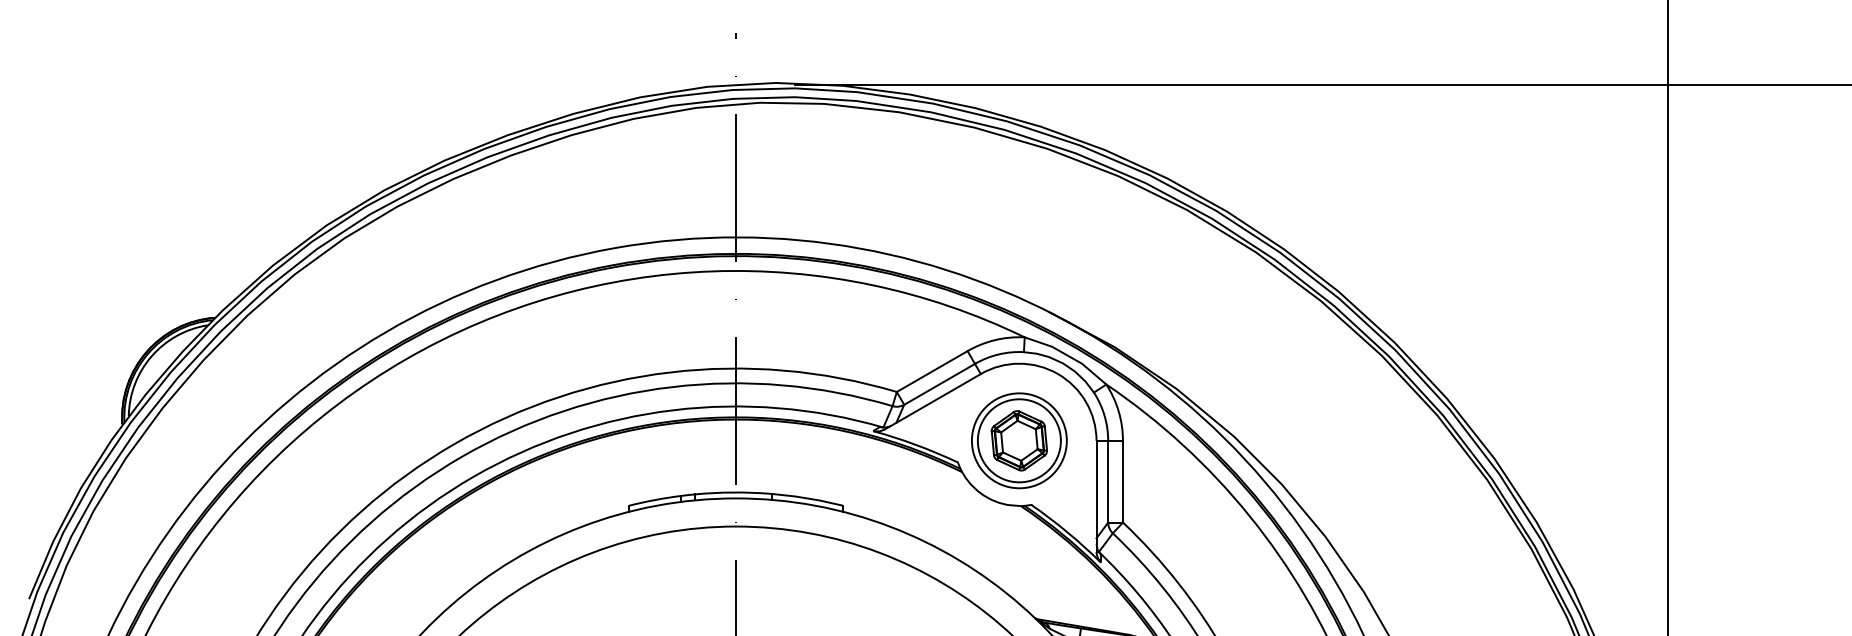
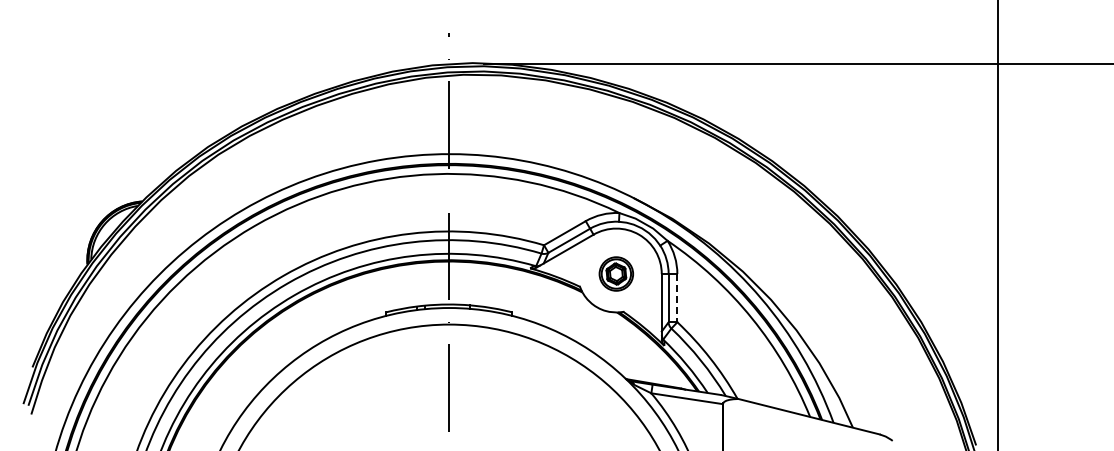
part: (1019, 439) -> (616, 273), size x0.6
line: (1123, 482) -> (677, 298), solid -> dashed

